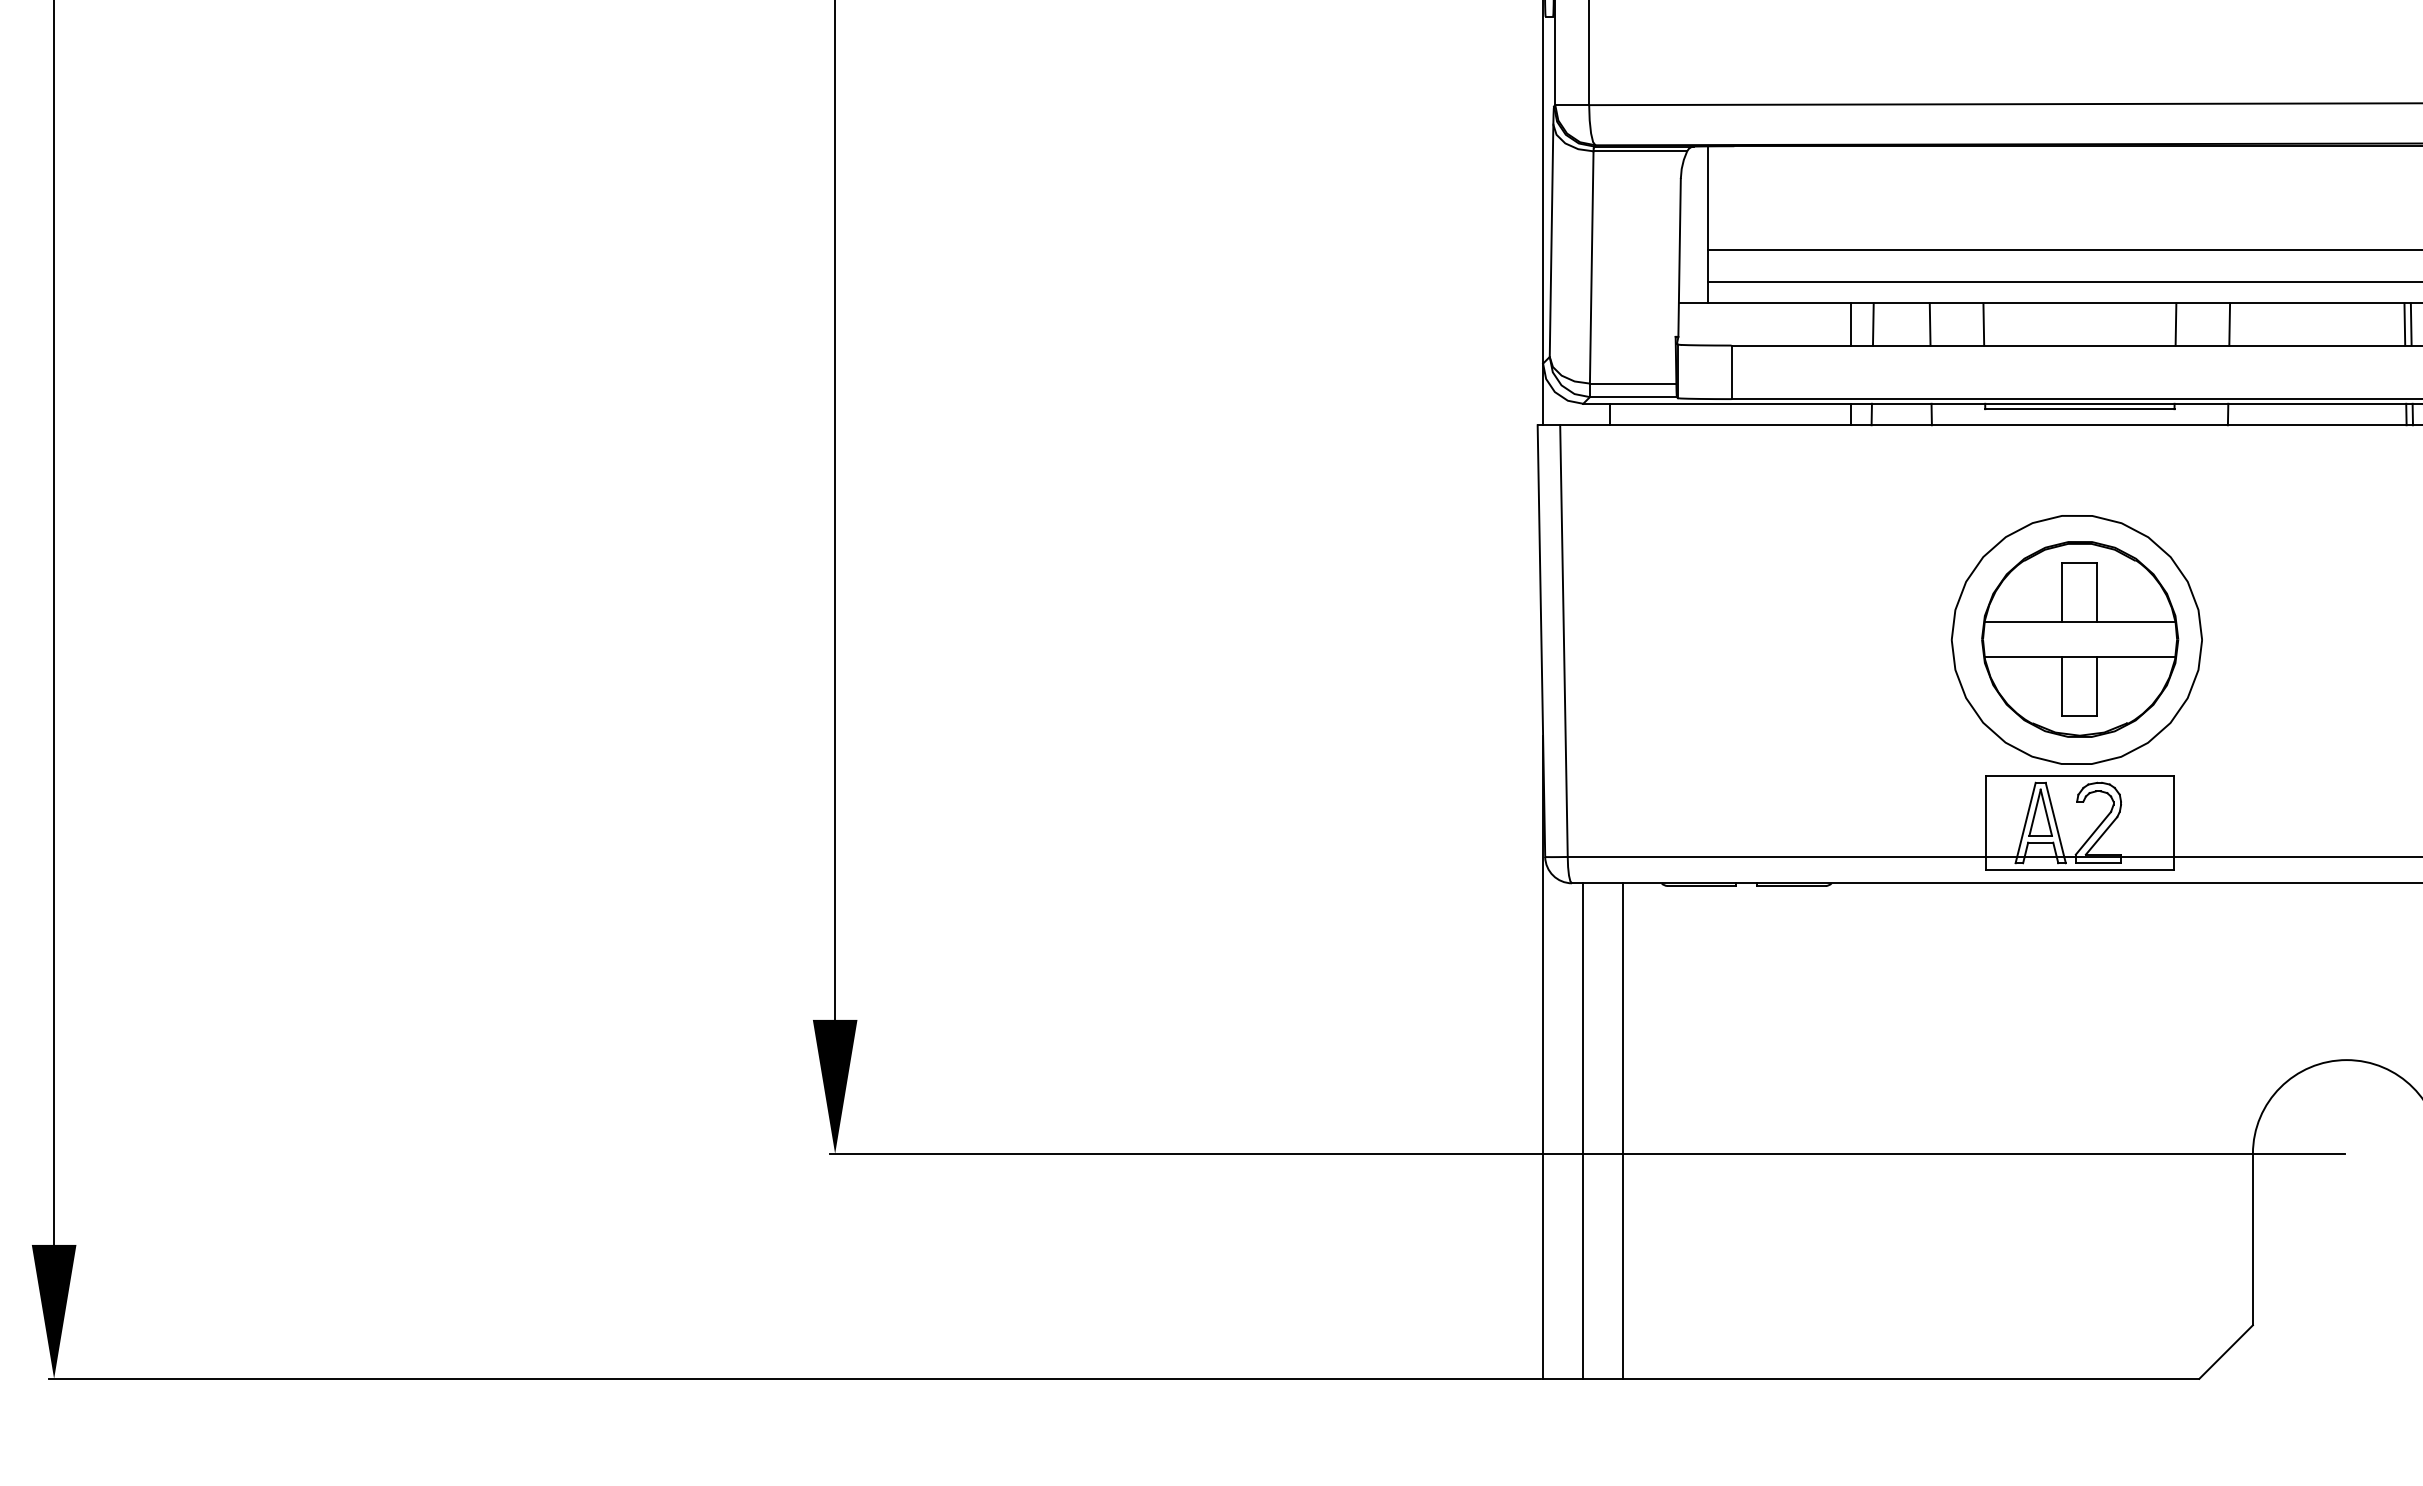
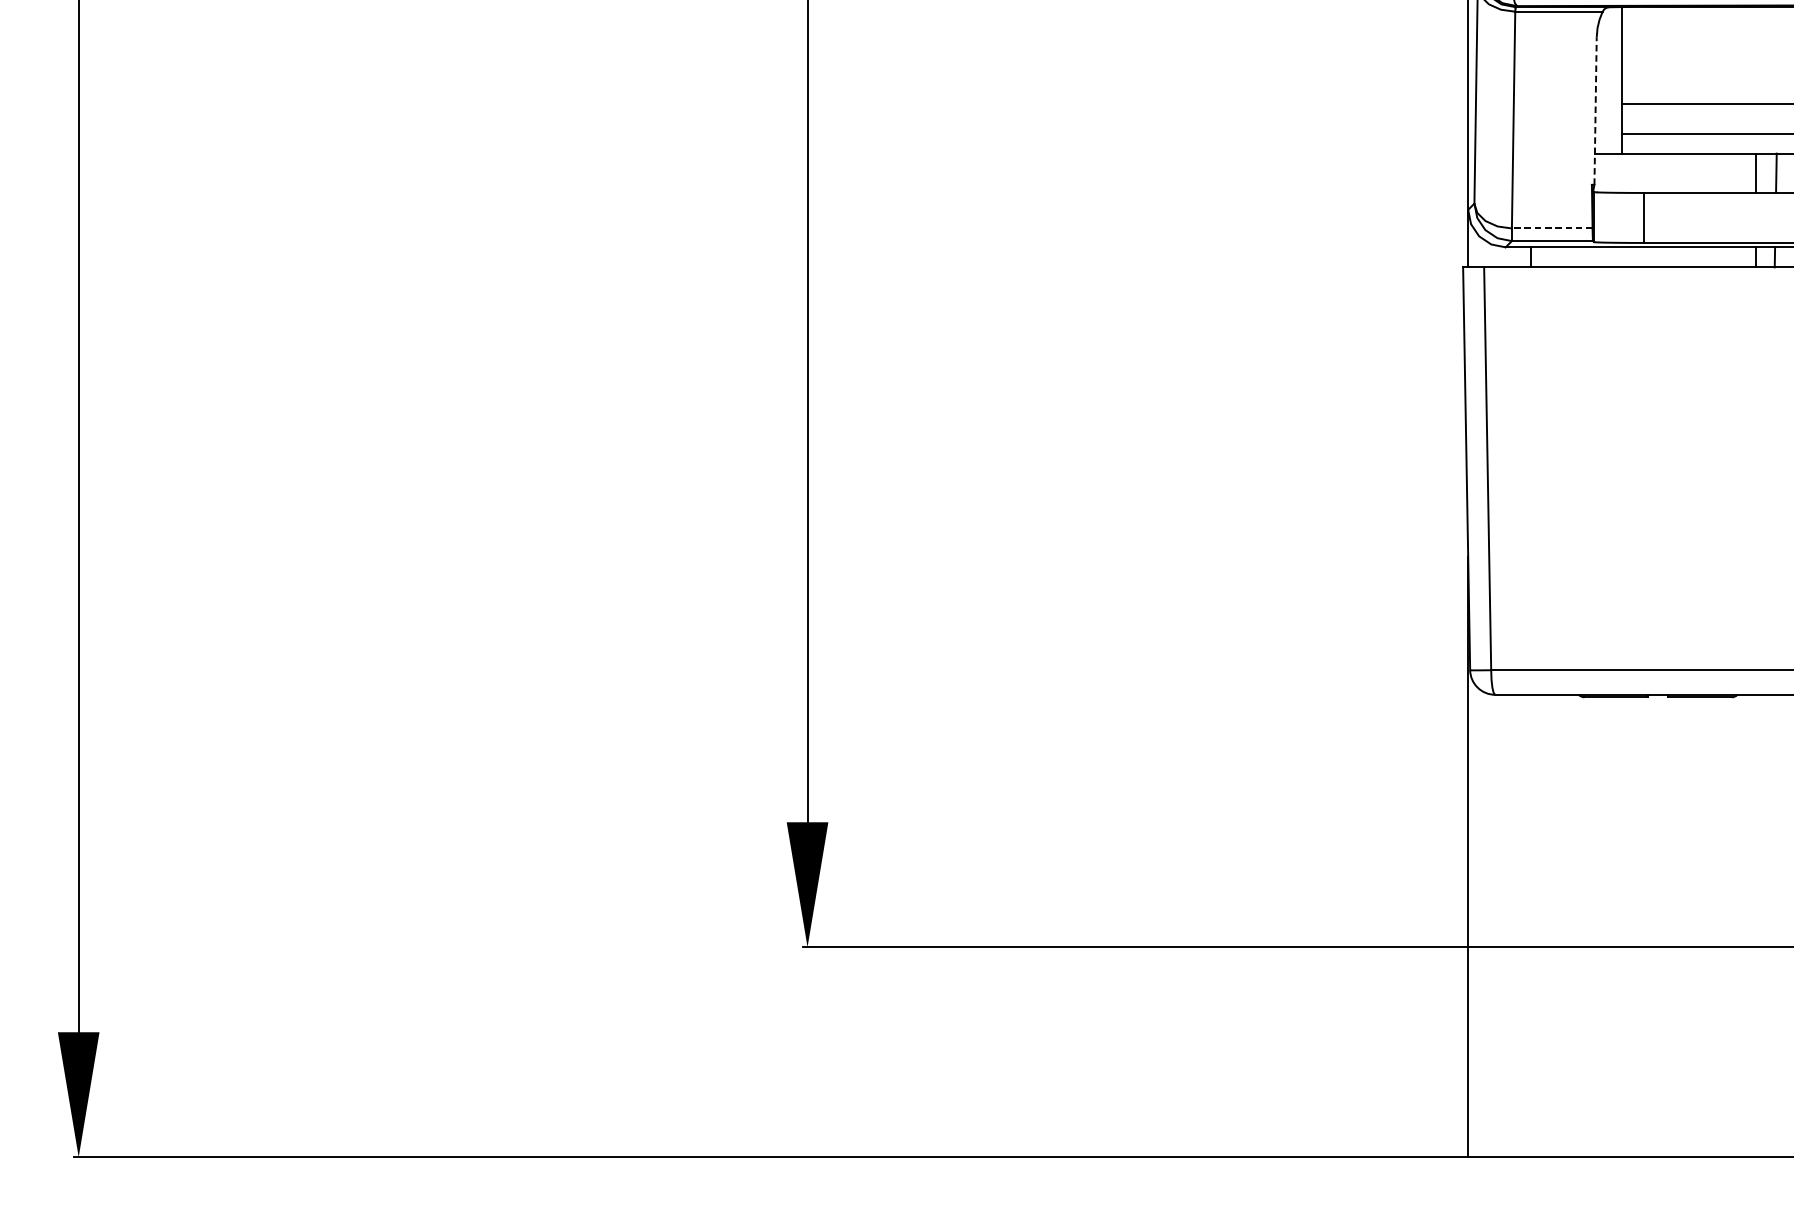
line: (1679, 257) -> (1595, 110), solid -> dashed
line: (1632, 383) -> (1551, 228), solid -> dashed
line: (1583, 1130) -> (1505, 925), removed
line: (1623, 1130) -> (1543, 925), removed

